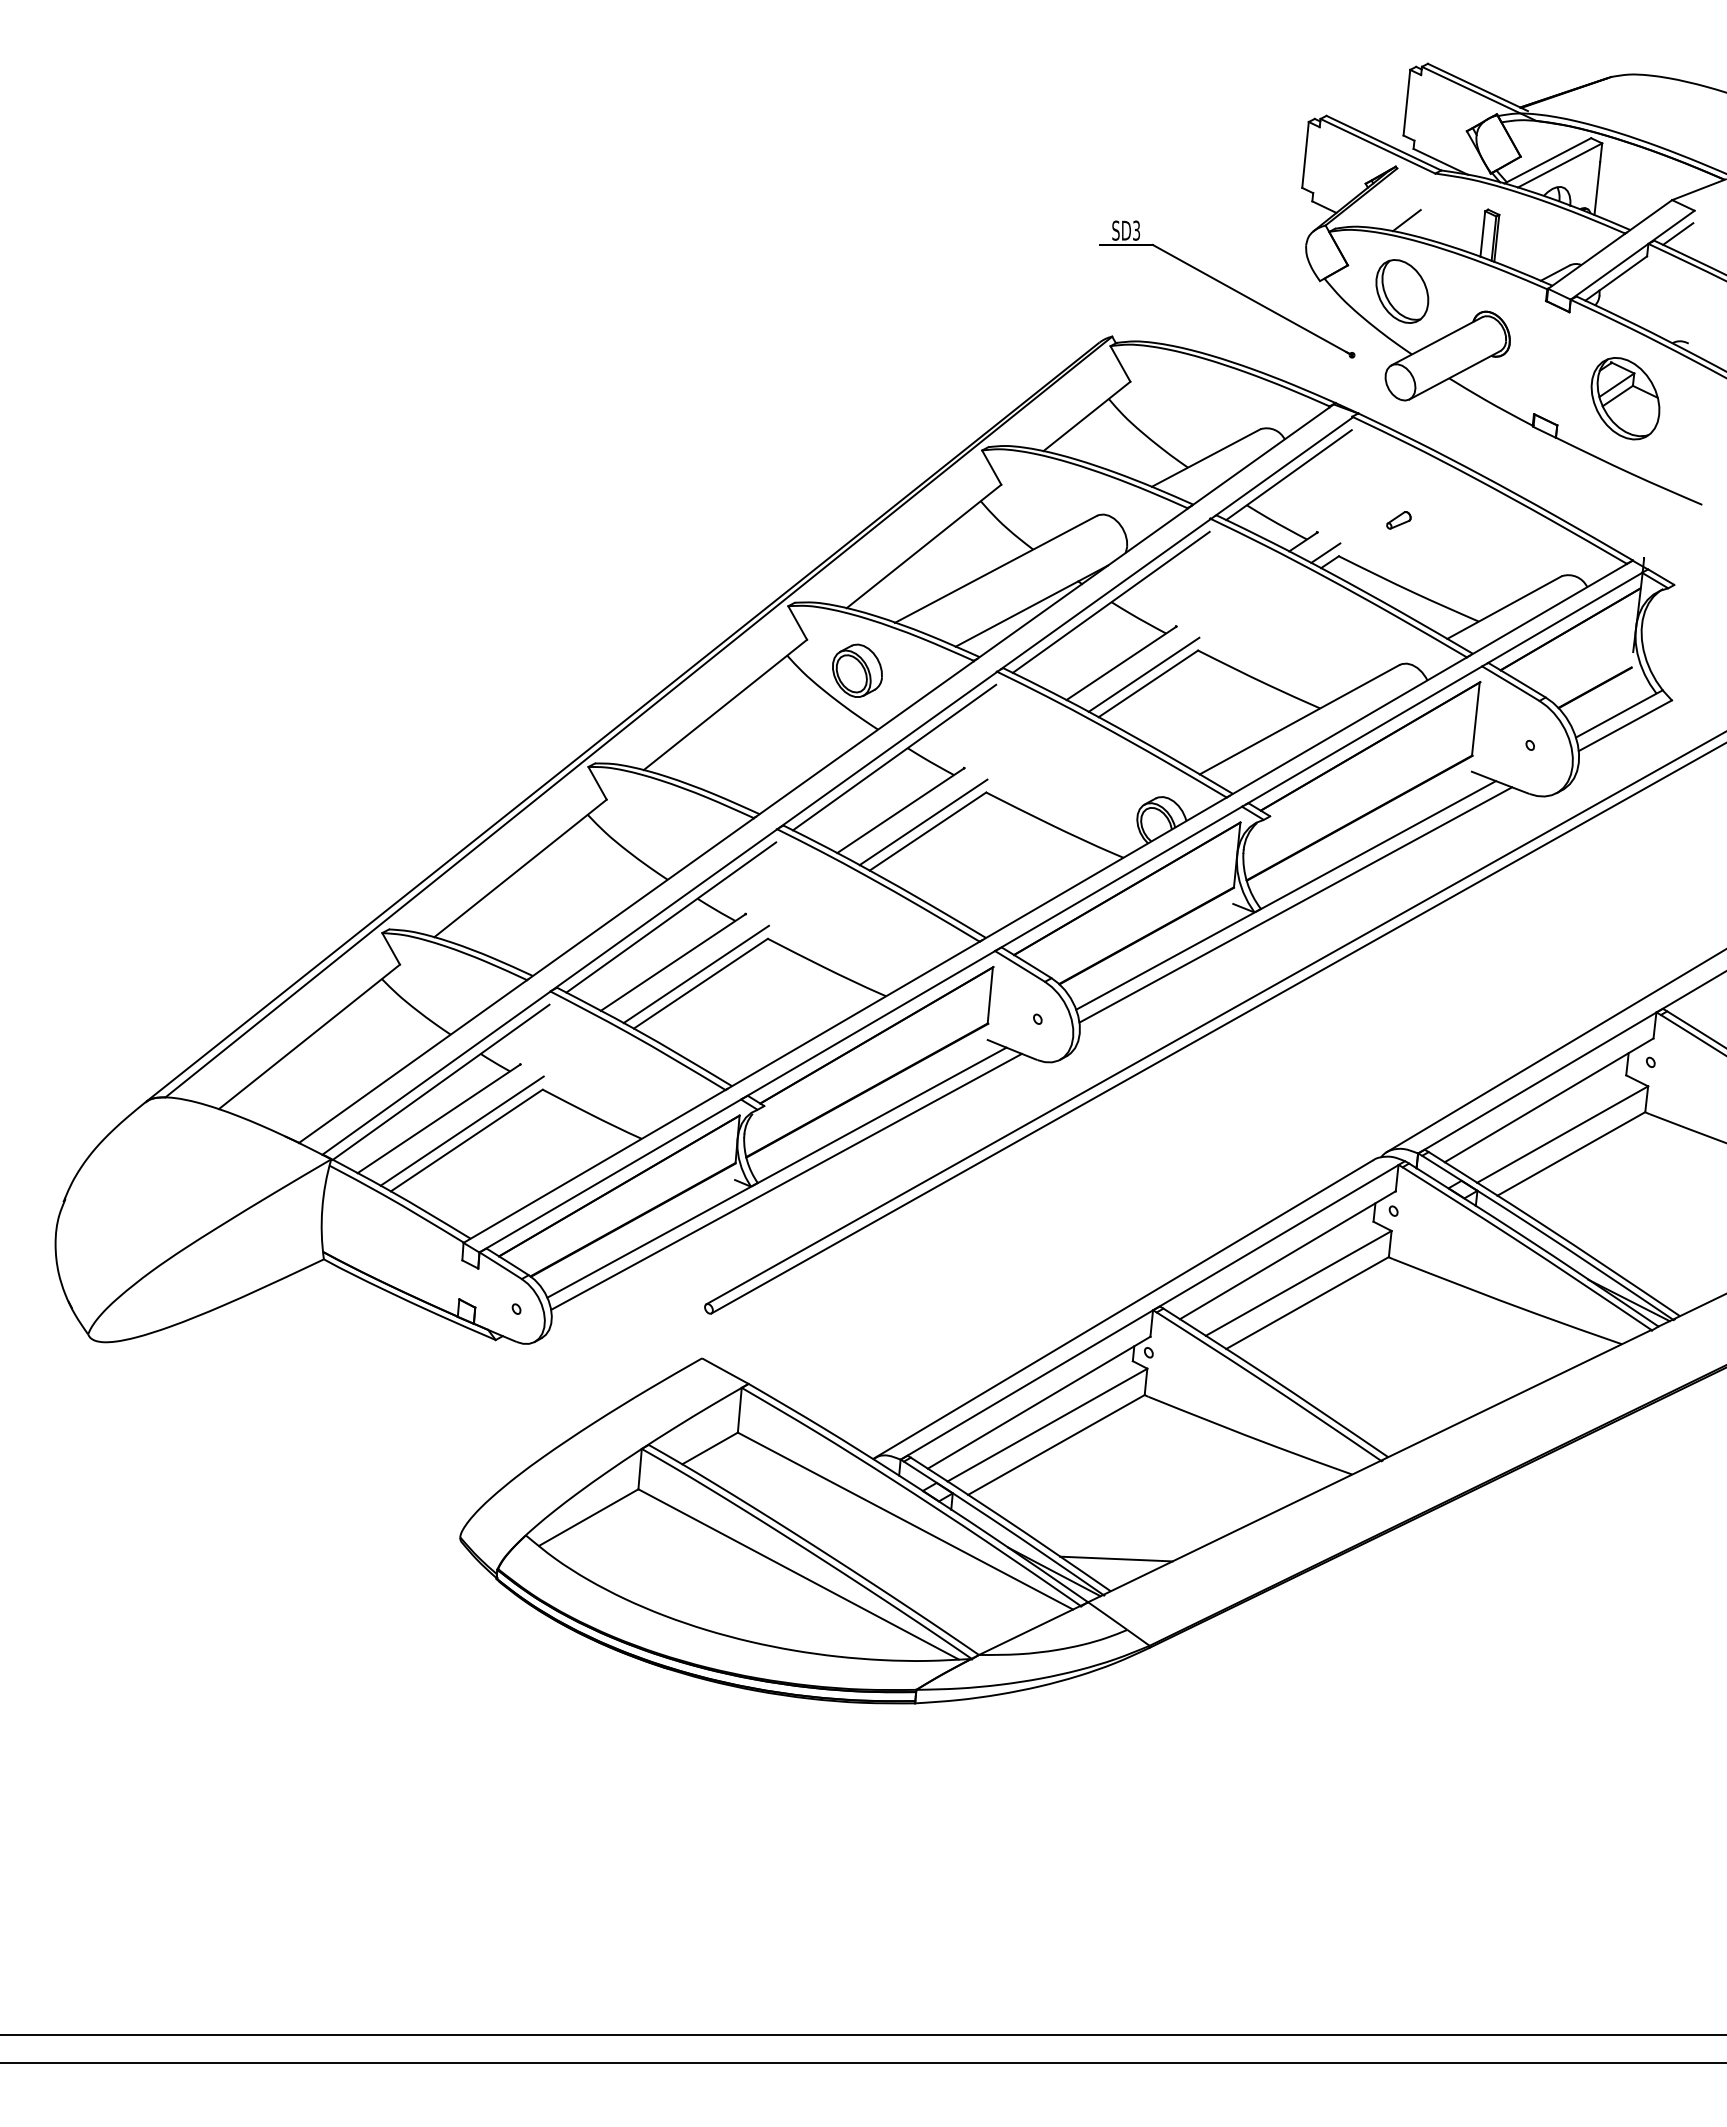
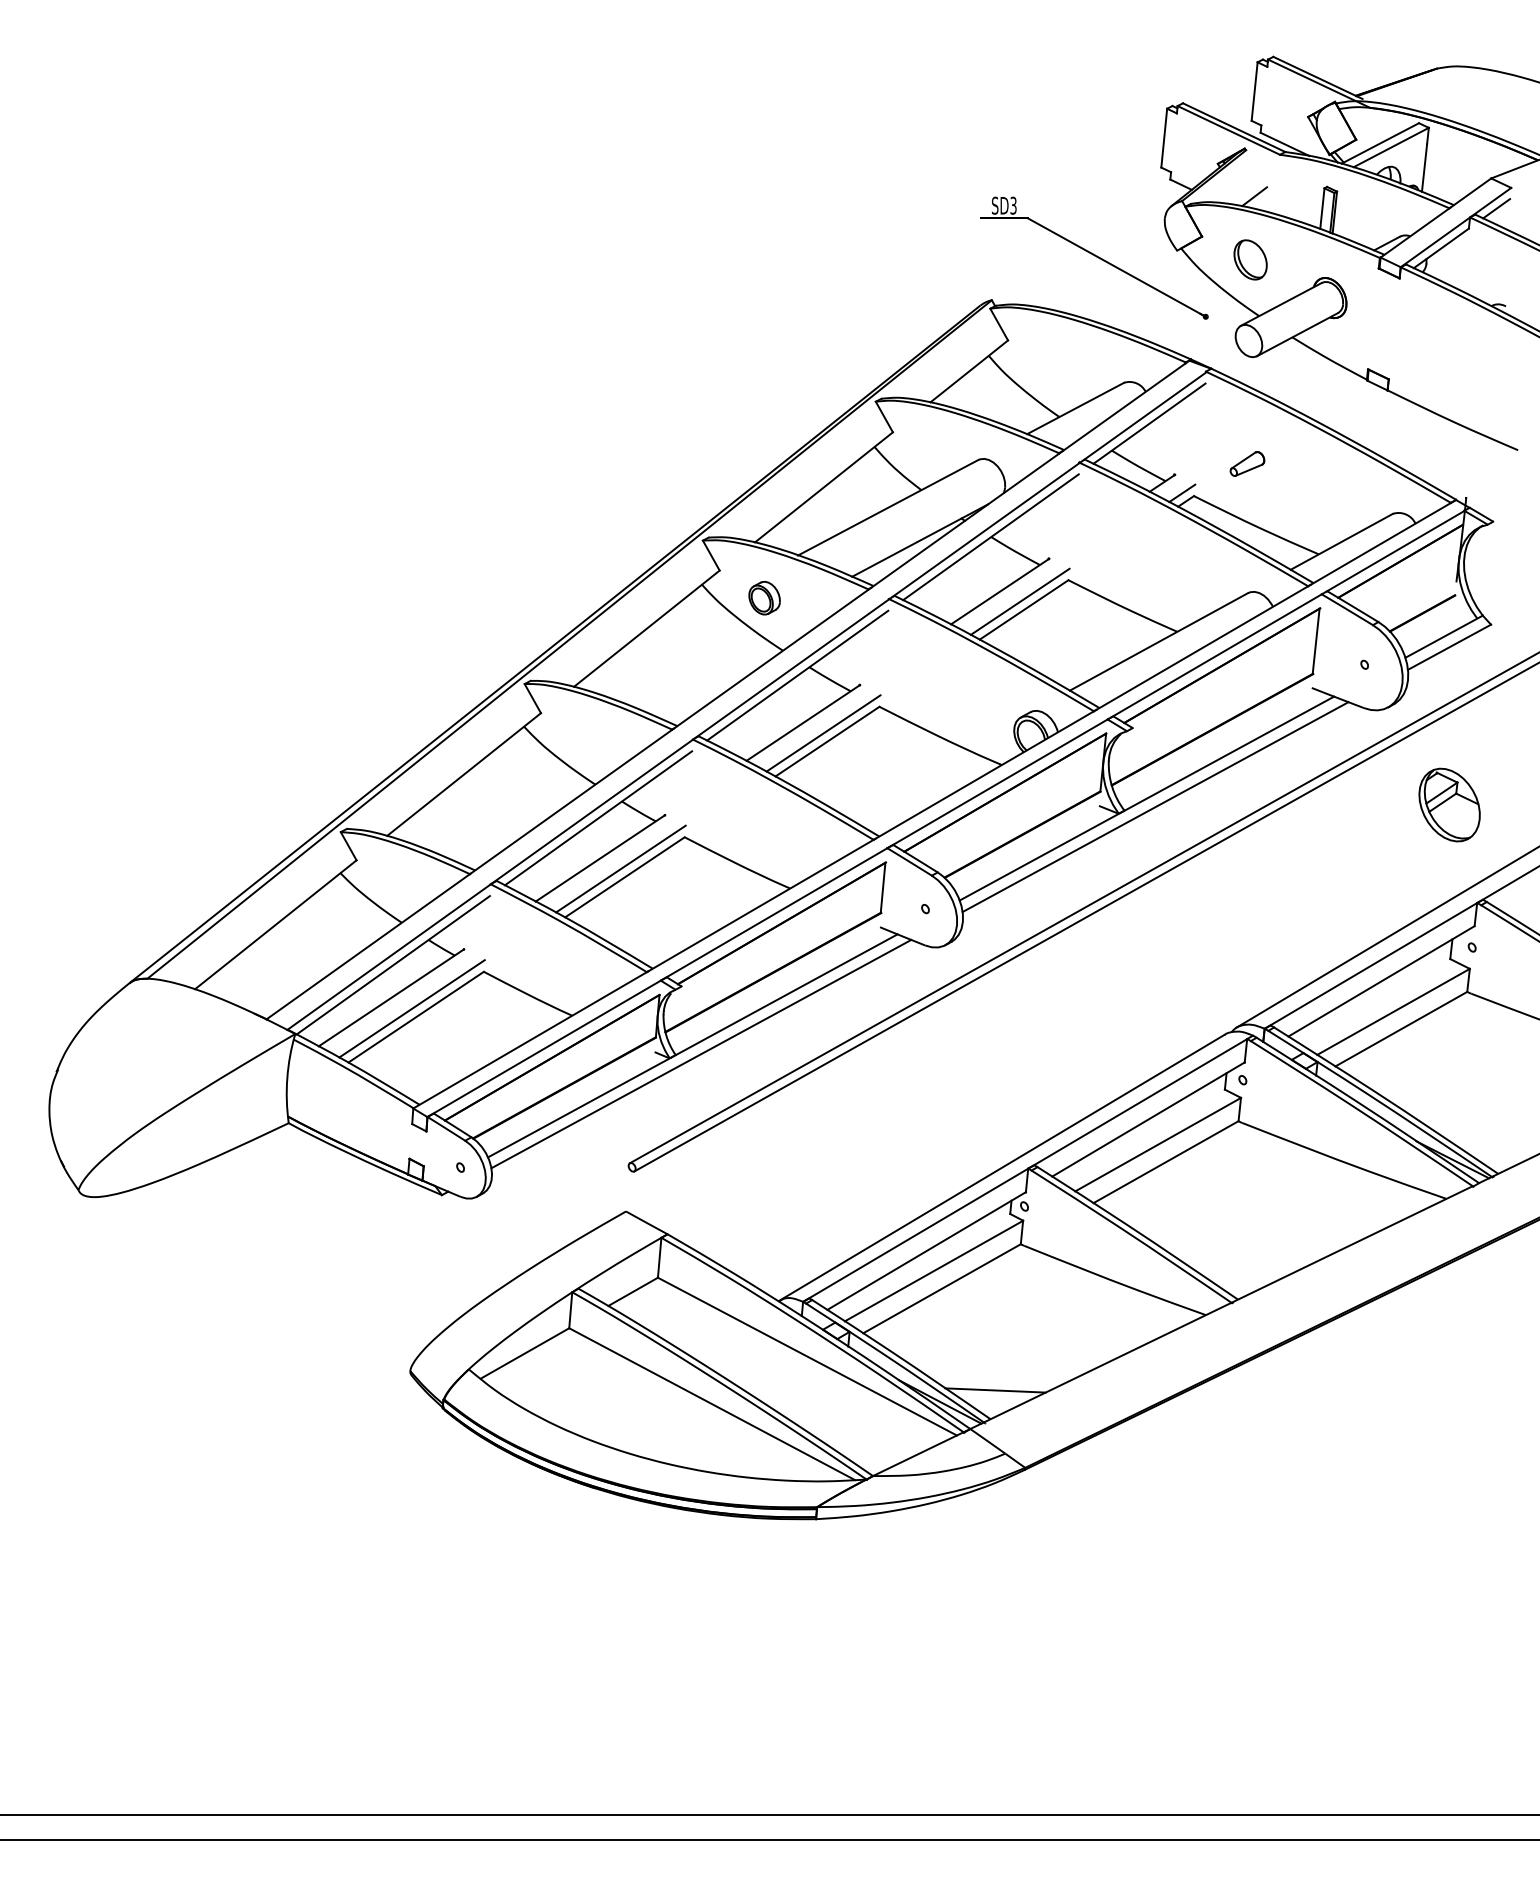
part: (1402, 291) -> (1250, 259), size x0.7
part: (1625, 398) -> (1449, 804), moved
part: (1398, 520) -> (1247, 464), size x1.6
part: (857, 670) -> (764, 597), size x0.7

